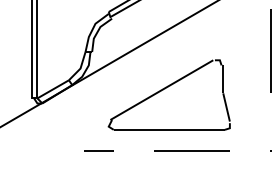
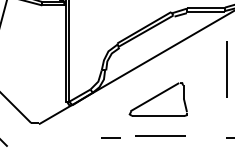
part: (169, 95) -> (158, 99), size x0.7
line: (191, 151) -> (160, 135), moved

